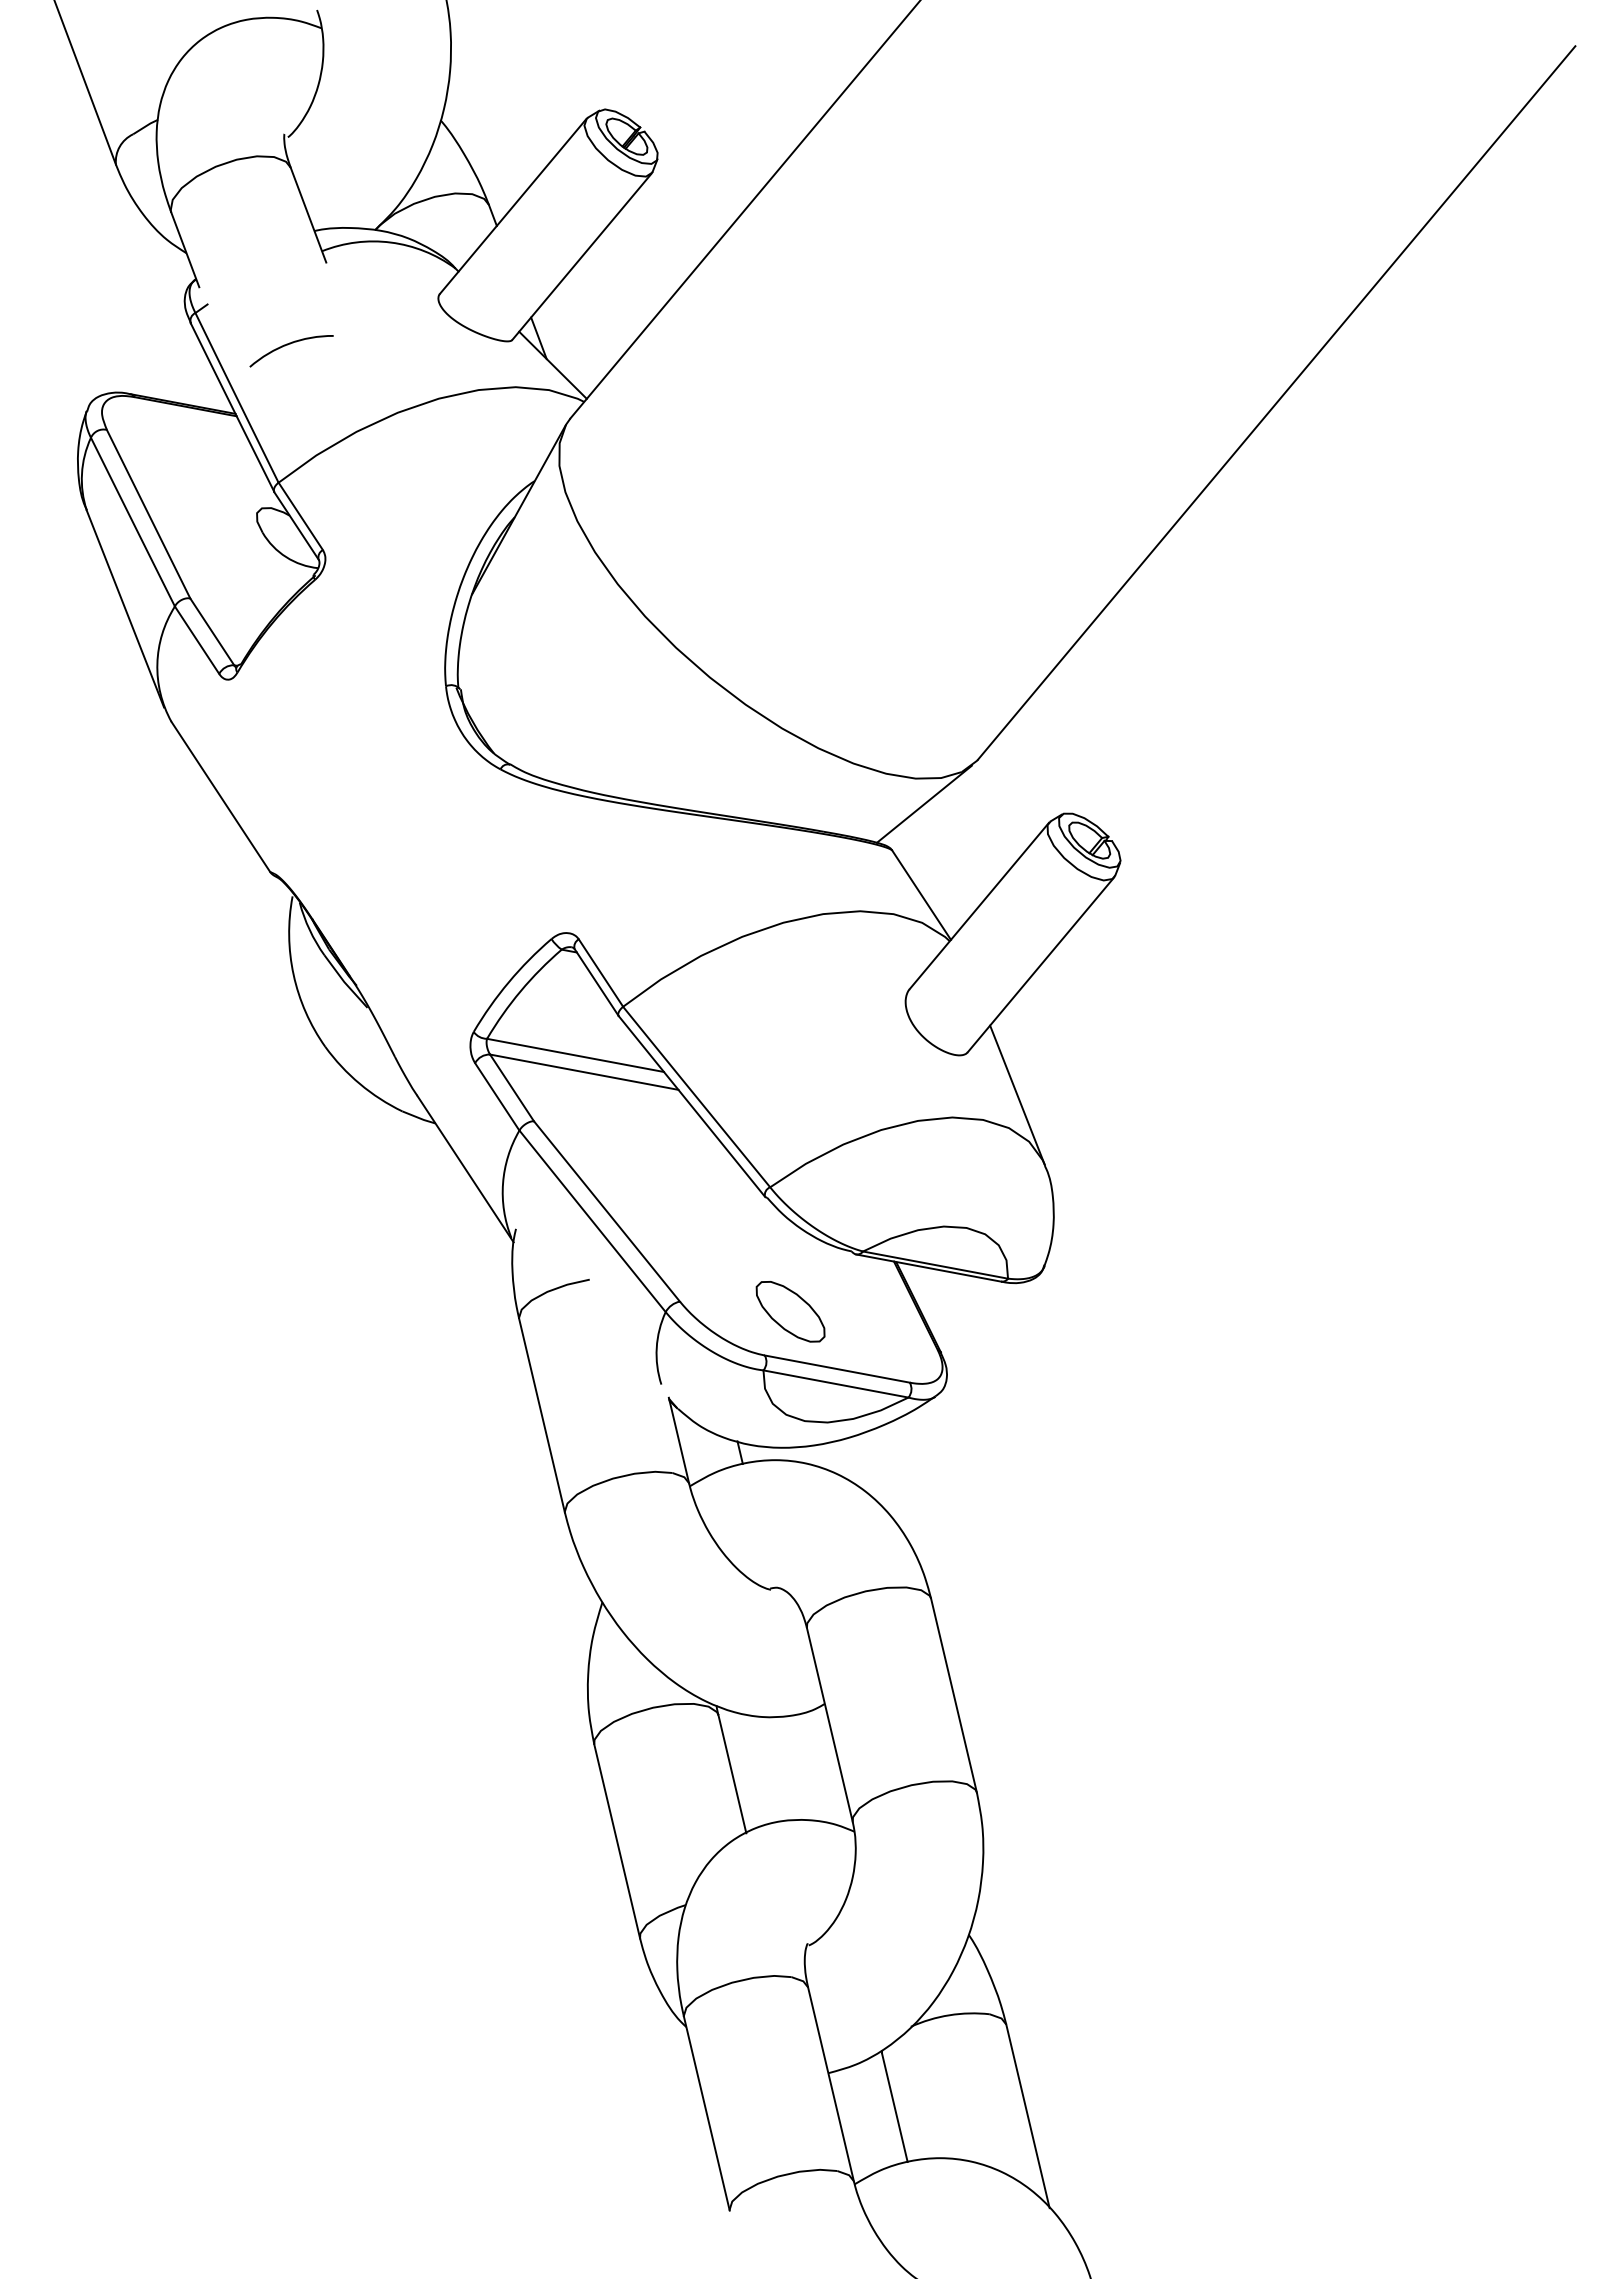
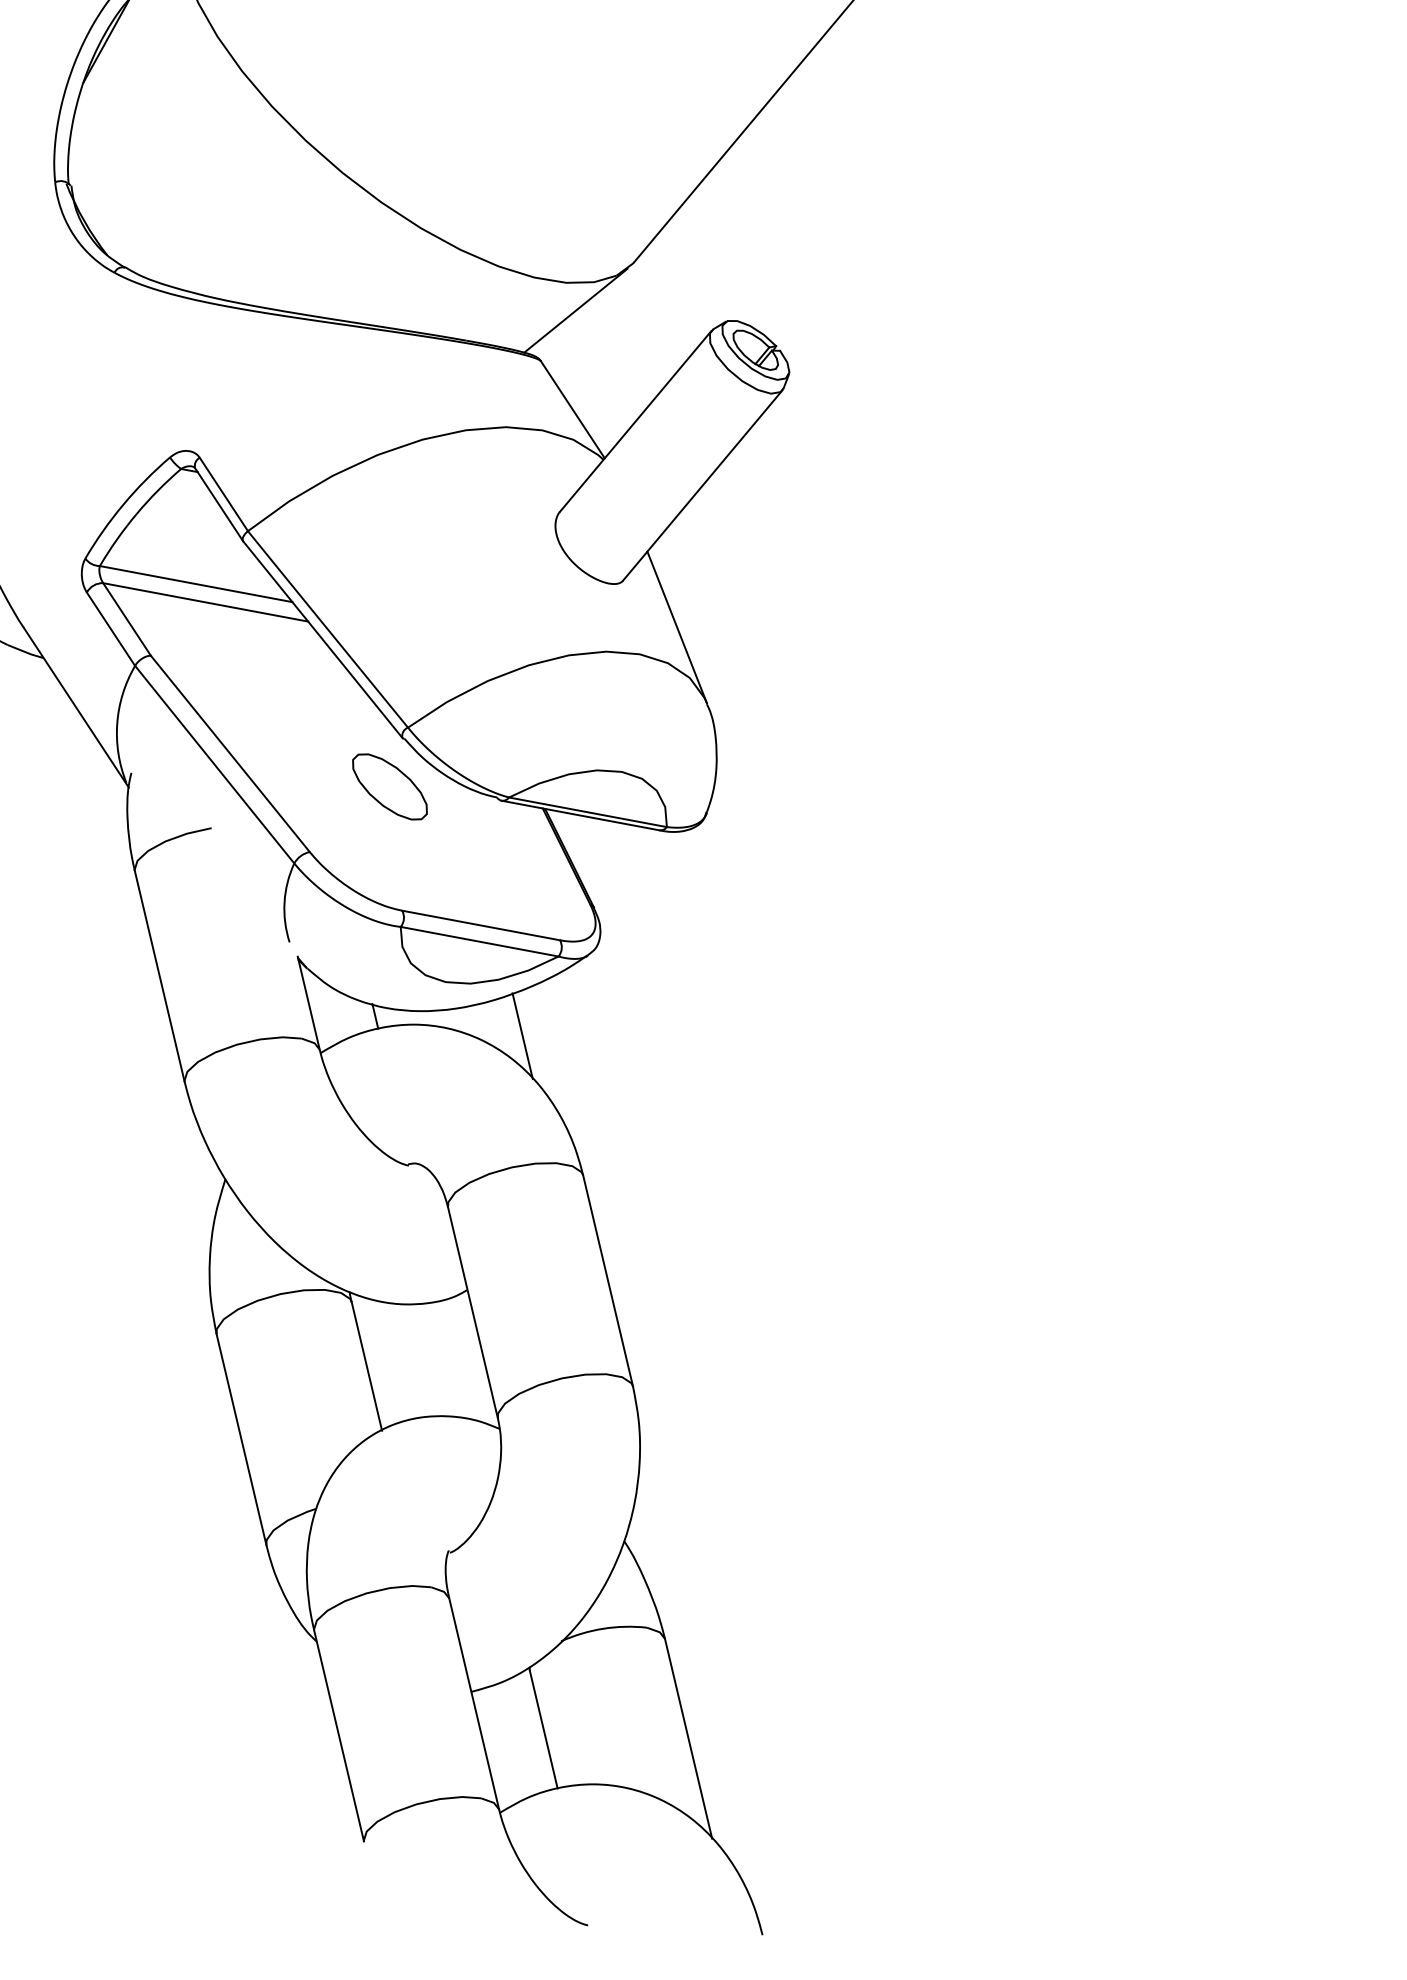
part: (790, 1311) -> (389, 786), moved
line: (875, 1470) -> (522, 1035), added

